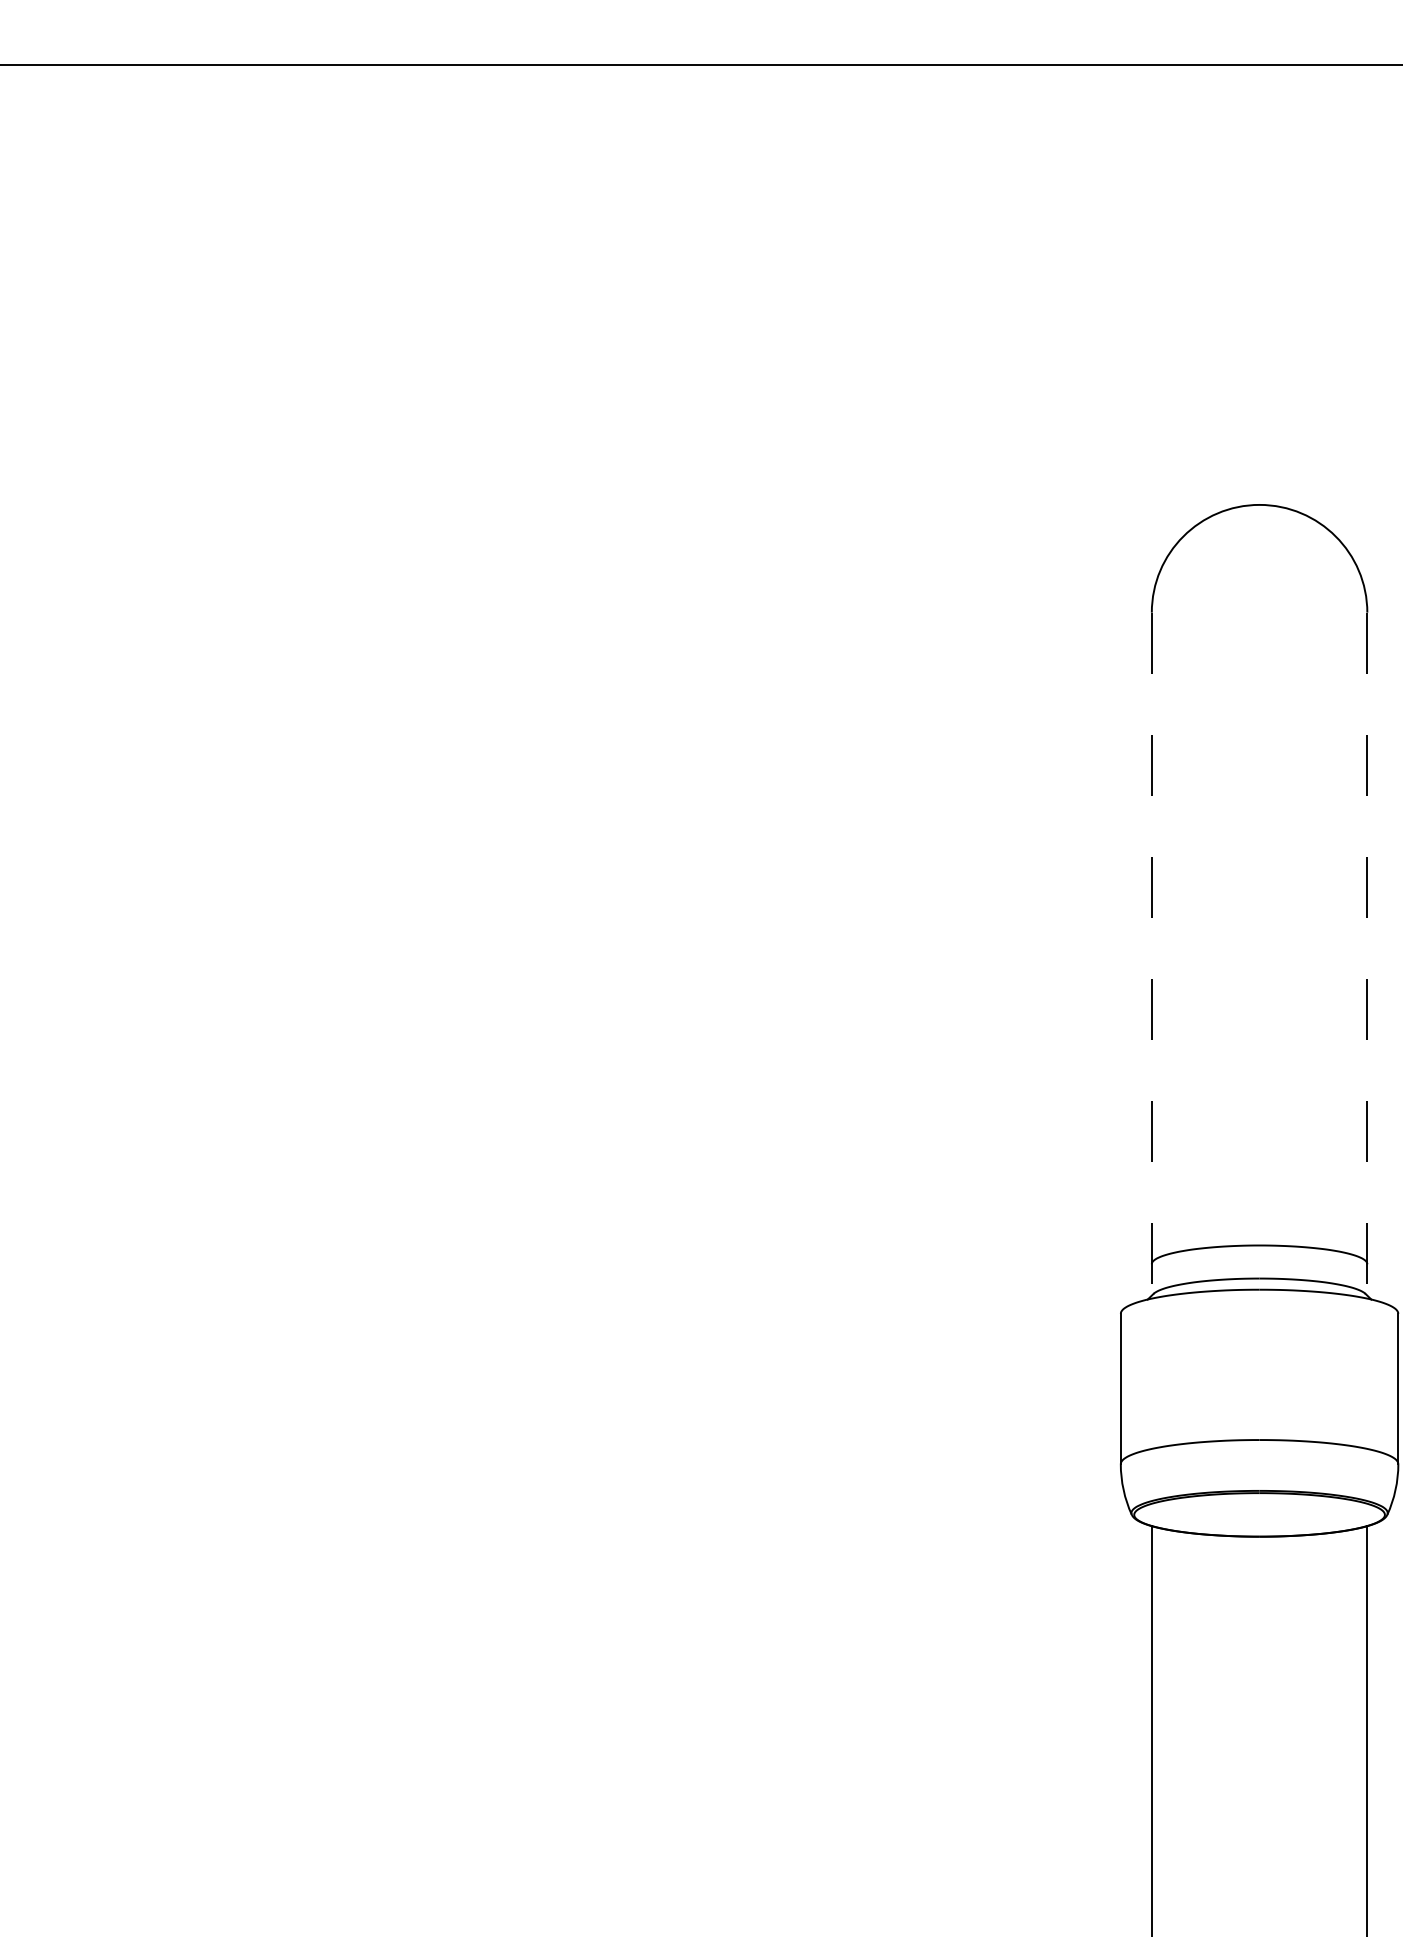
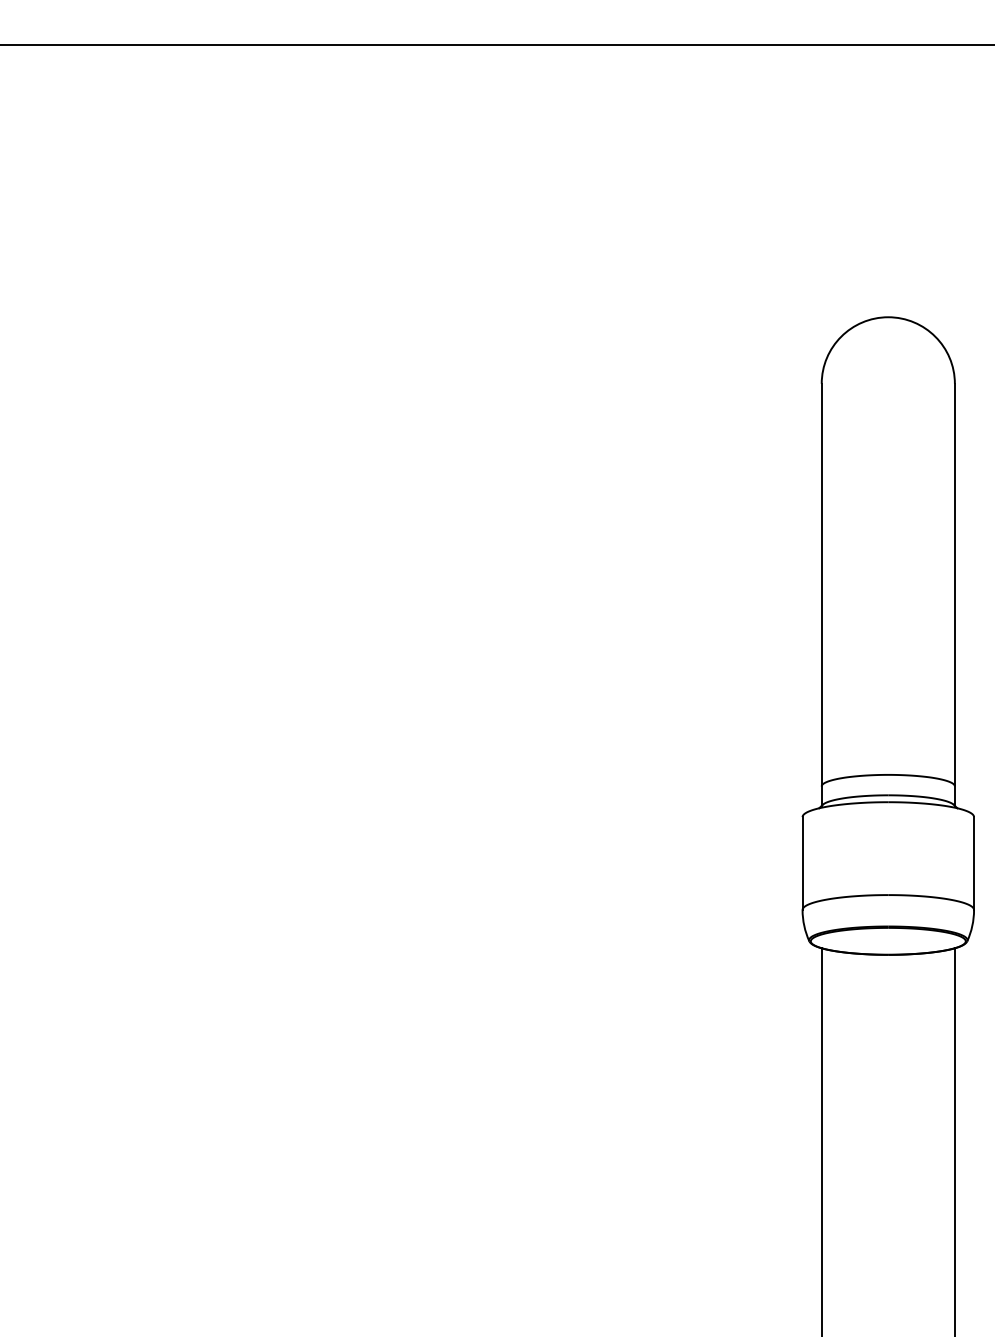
line: (1151, 953) -> (821, 594), dashed -> solid
line: (1366, 953) -> (954, 594), dashed -> solid

